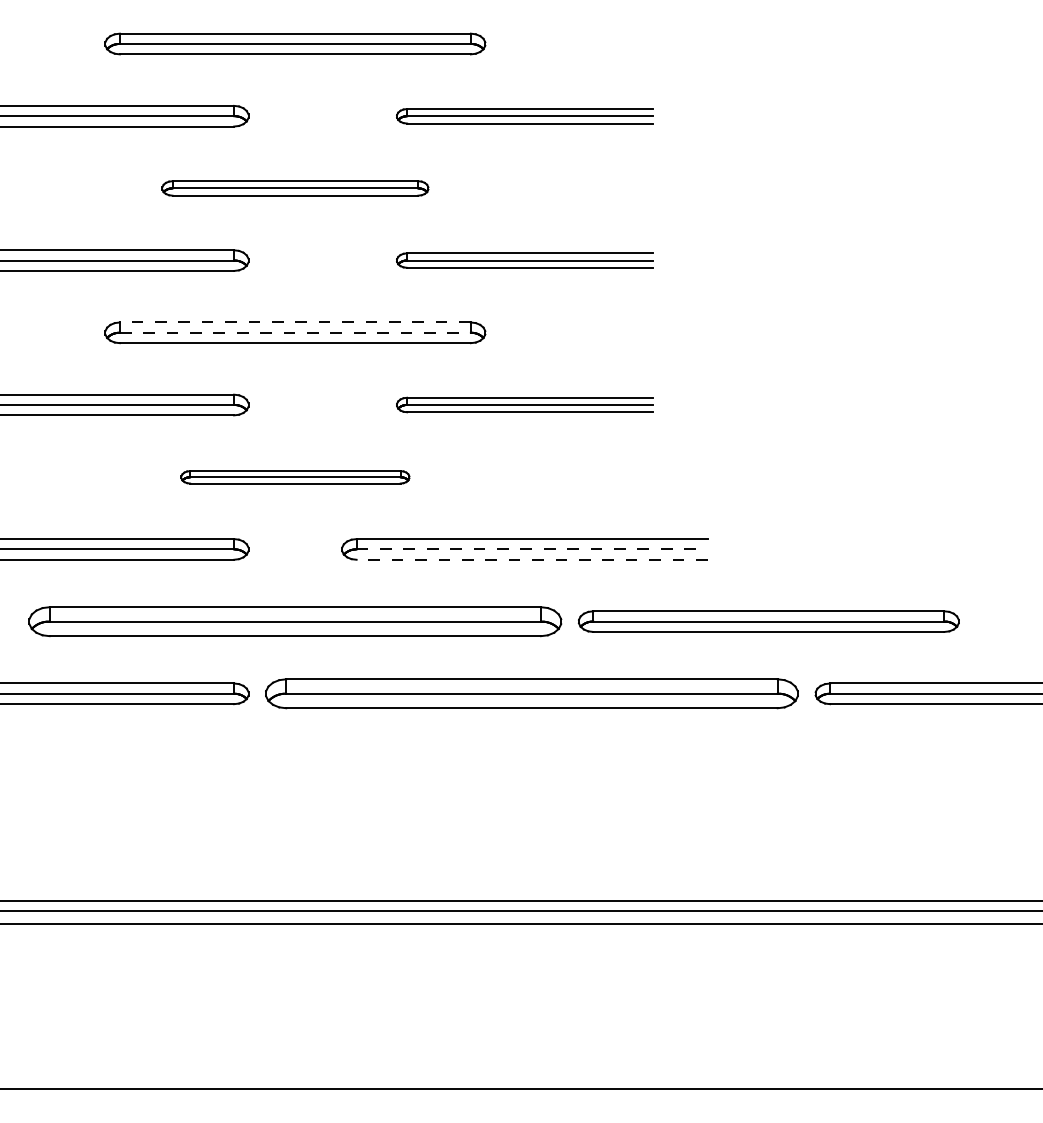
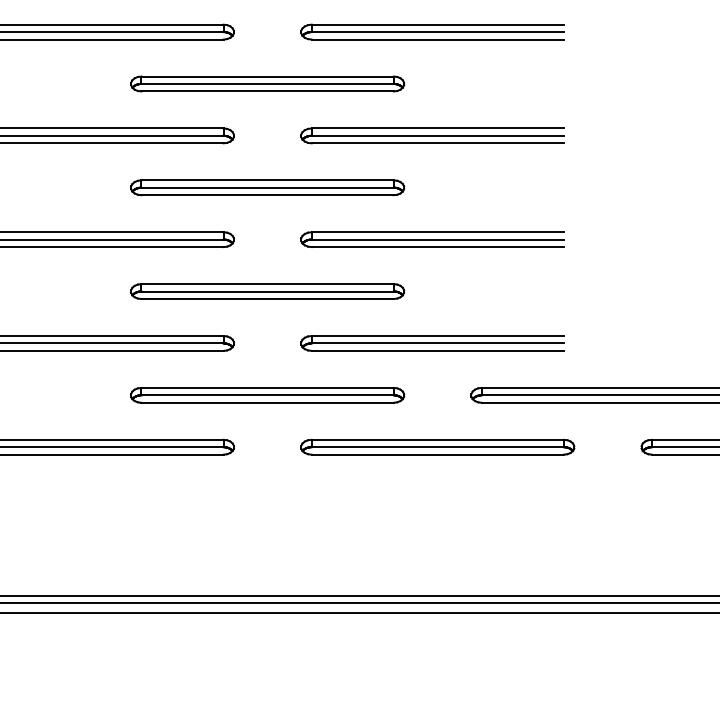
part: (524, 116) -> (432, 32), size x1.43
part: (295, 188) -> (267, 84), size x1.43
part: (524, 260) -> (432, 135), size x1.43
line: (295, 322) -> (267, 180), dashed -> solid
line: (295, 332) -> (267, 187), dashed -> solid
part: (524, 404) -> (432, 239), size x1.43
part: (295, 477) -> (267, 291), size x1.67
line: (532, 549) -> (438, 343), dashed -> solid
line: (532, 559) -> (438, 350), dashed -> solid
part: (295, 621) -> (267, 395), size x0.71
part: (532, 693) -> (438, 447), size x0.71

